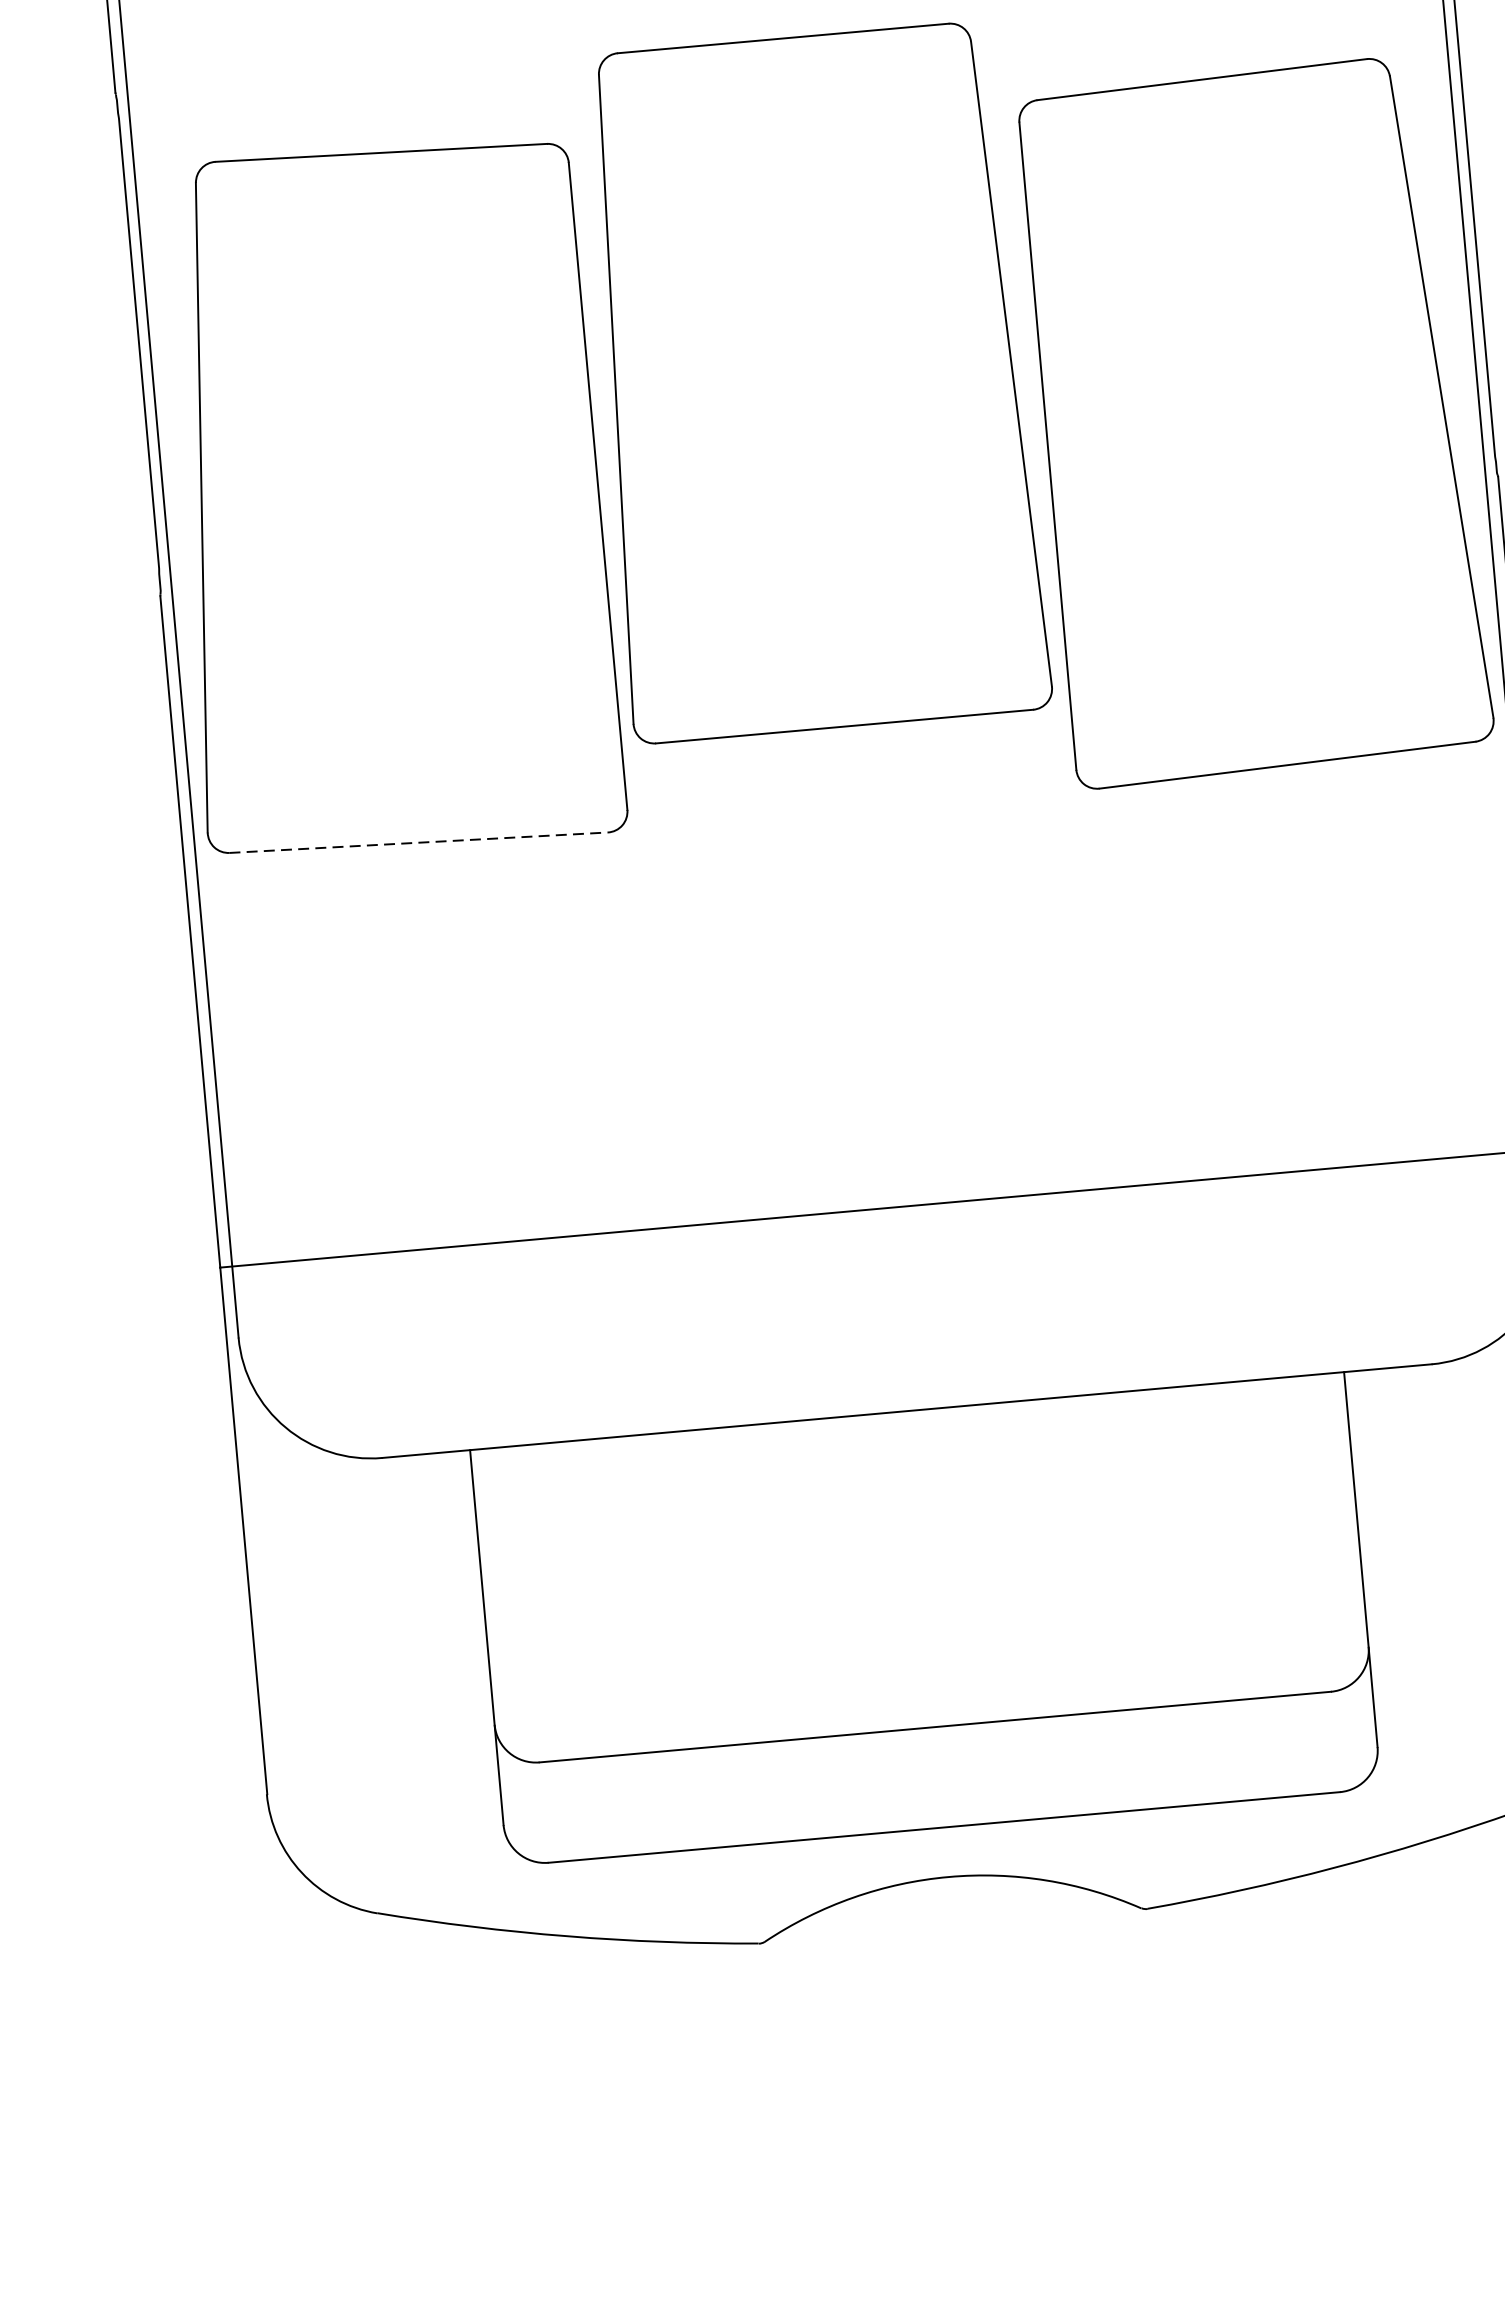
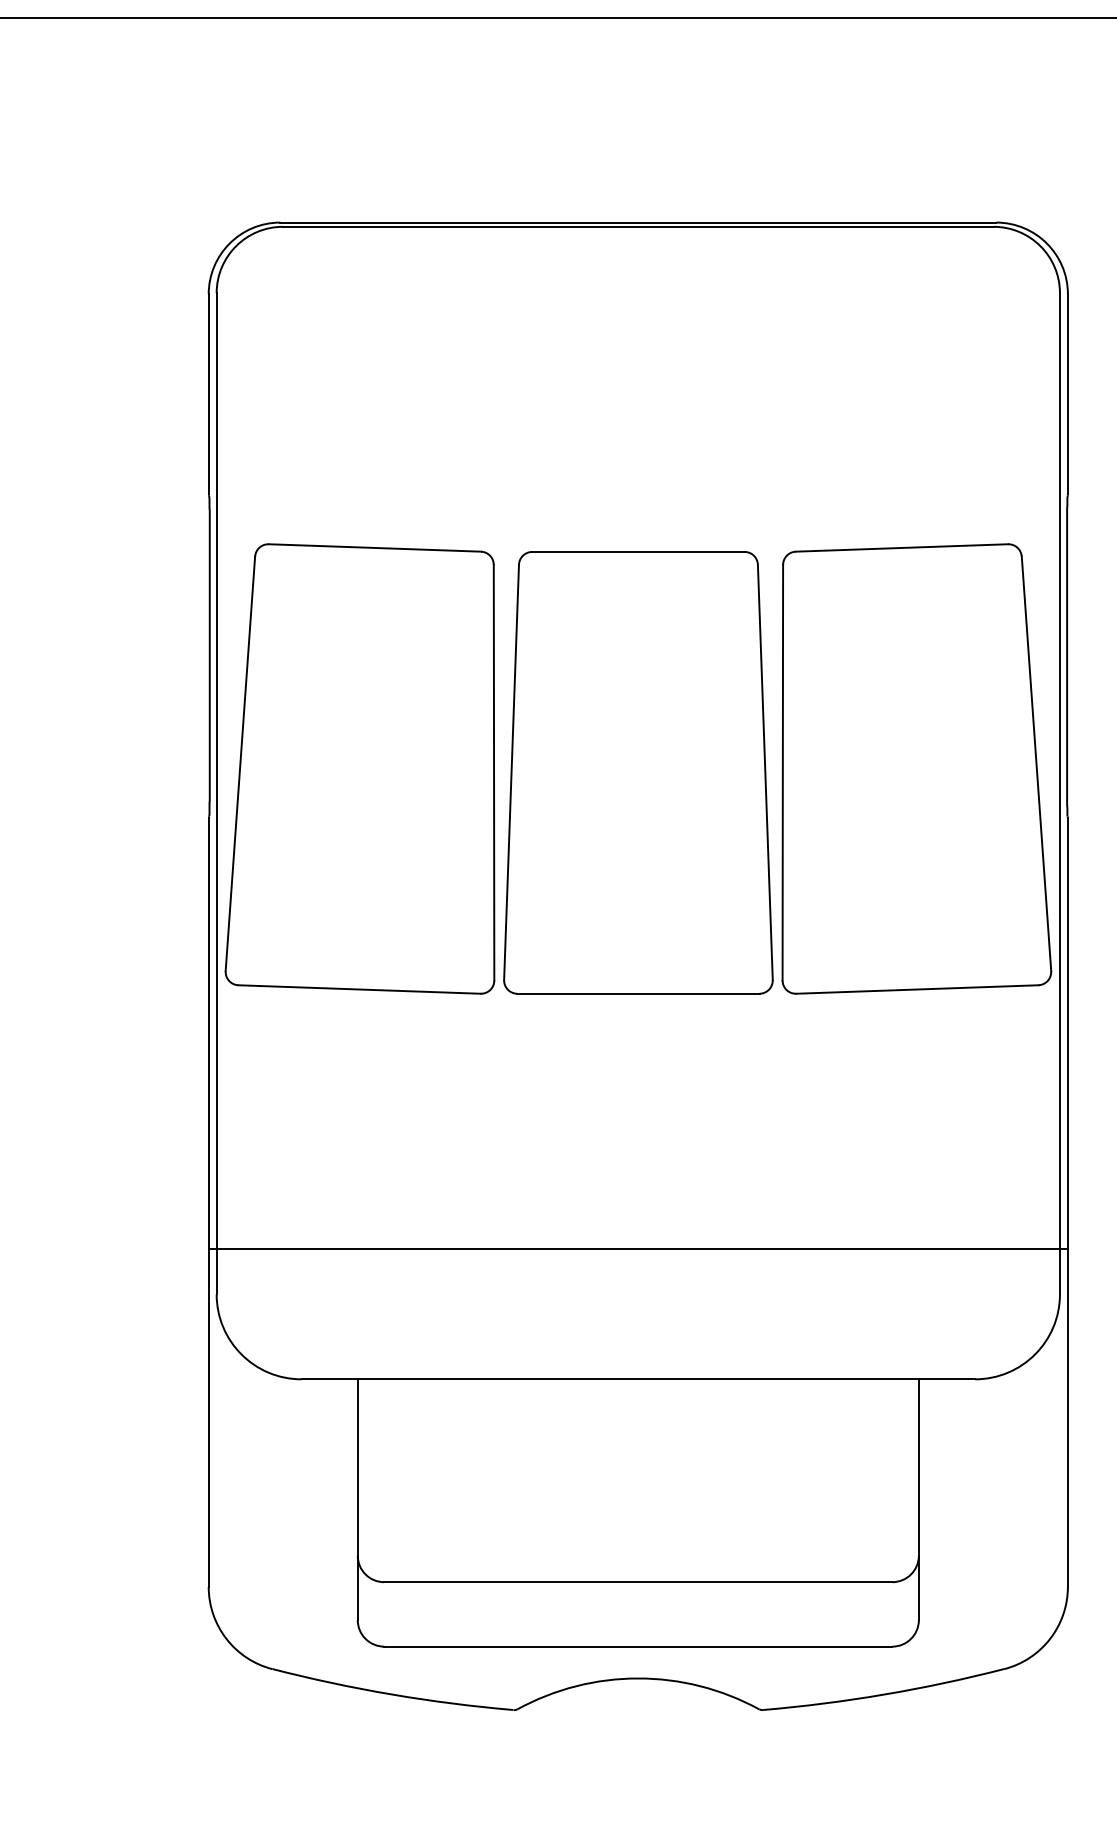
part: (813, 381) -> (638, 772), moved
line: (418, 842) -> (359, 989), dashed -> solid

